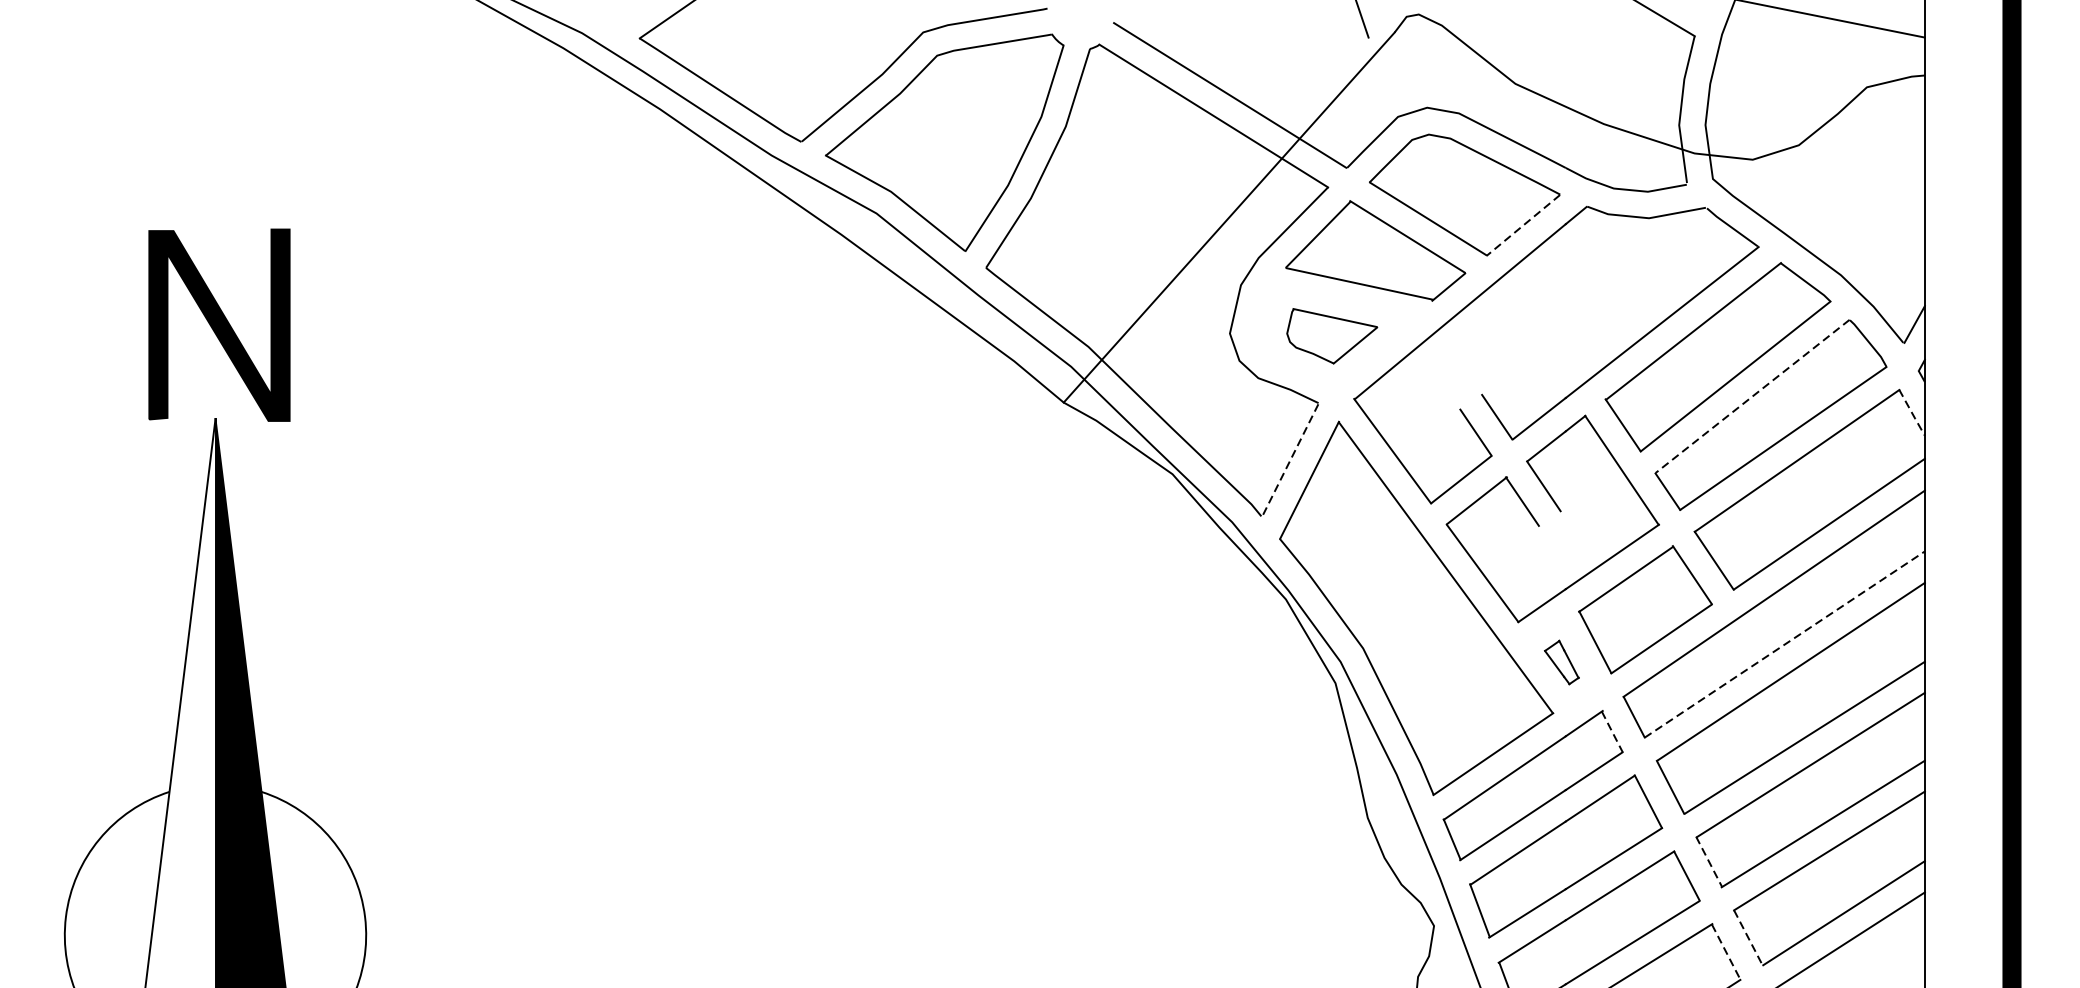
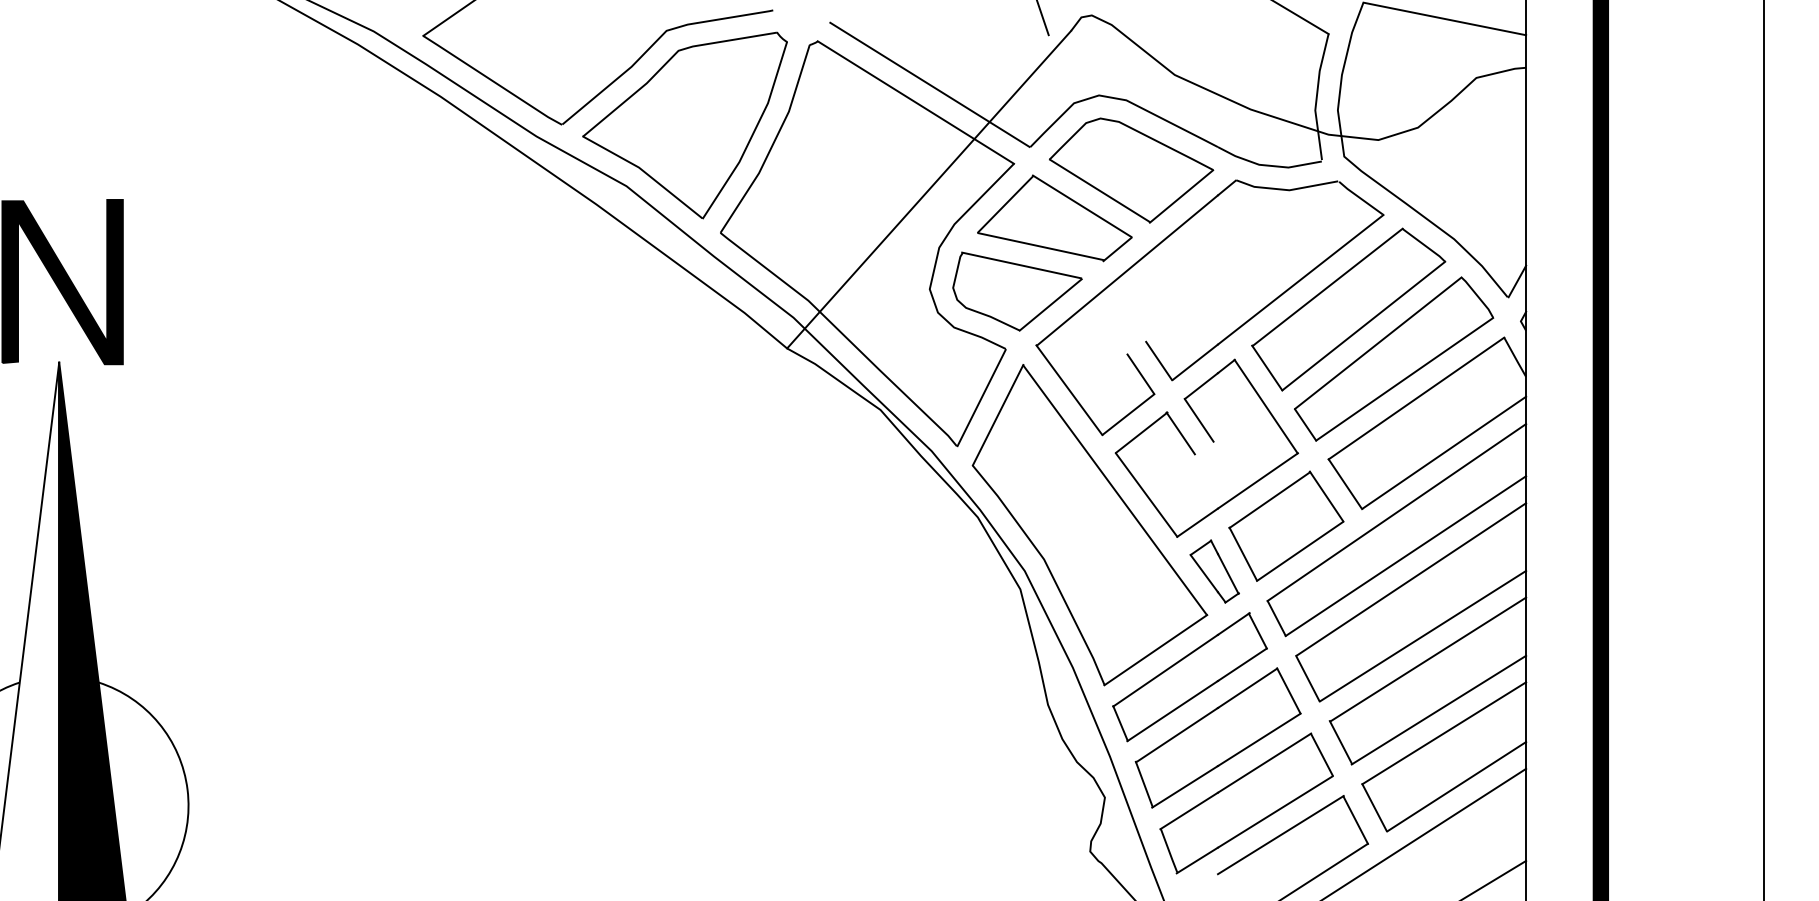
line: (1523, 225) -> (1181, 196), dashed -> solid
part: (1332, 336) -> (1017, 291), size x1.67
line: (1752, 396) -> (1378, 343), dashed -> solid
line: (1912, 414) -> (1515, 358), dashed -> solid
line: (1290, 460) -> (981, 398), dashed -> solid
line: (1785, 643) -> (1406, 555), dashed -> solid
part: (1561, 662) -> (1214, 571), size x1.67
line: (1611, 732) -> (1257, 631), dashed -> solid
line: (1709, 862) -> (1341, 743), dashed -> solid
line: (1748, 938) -> (1374, 808), dashed -> solid
line: (1726, 952) -> (1355, 820), dashed -> solid

